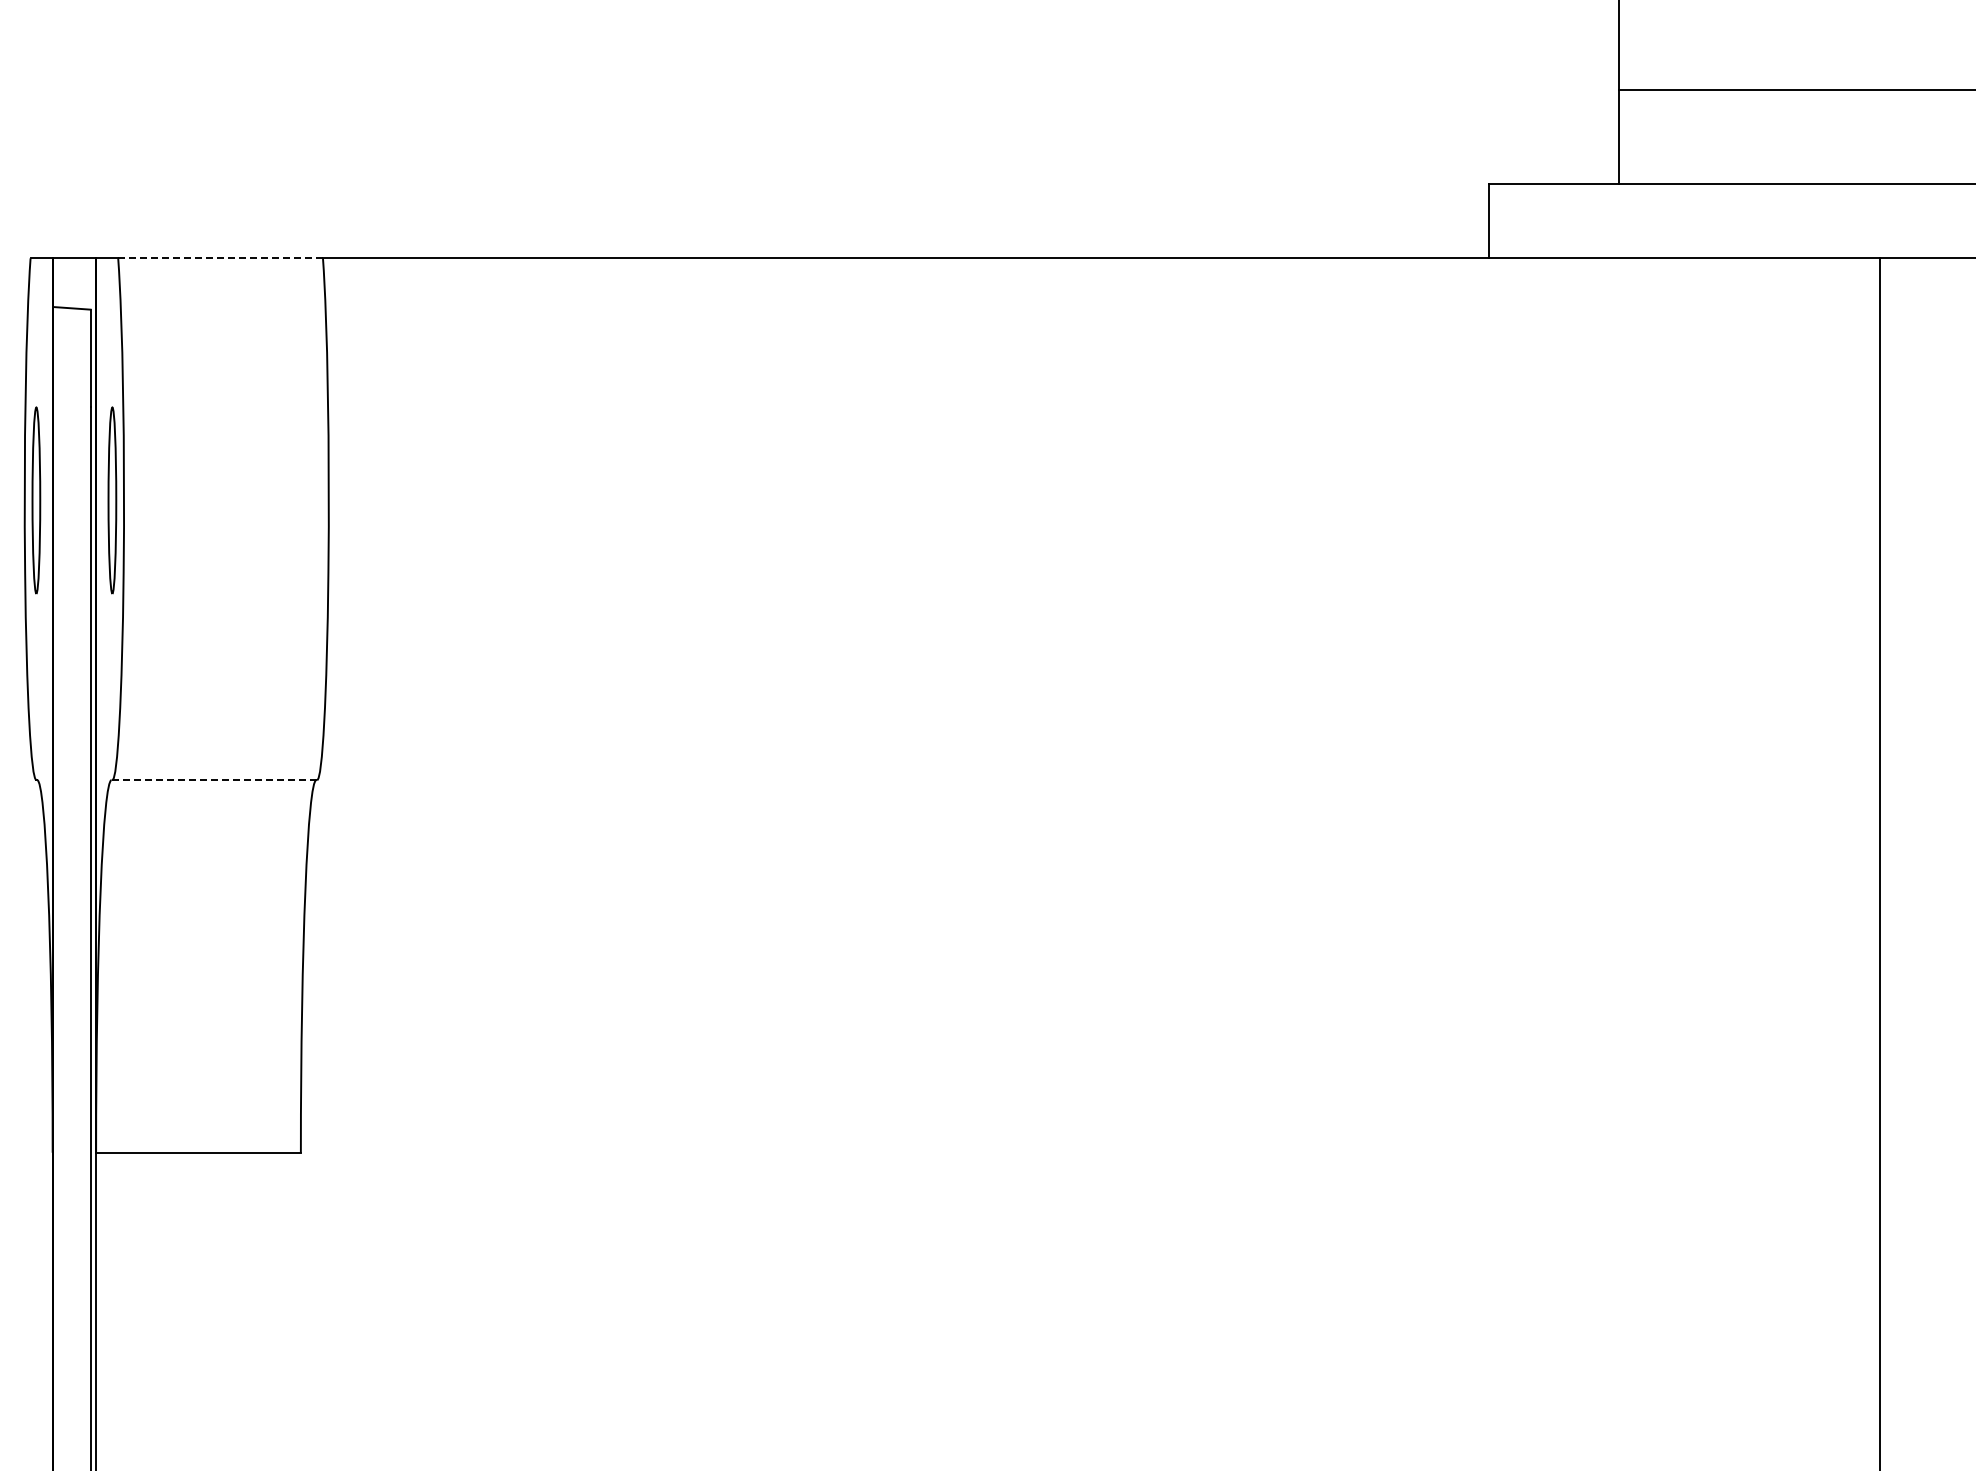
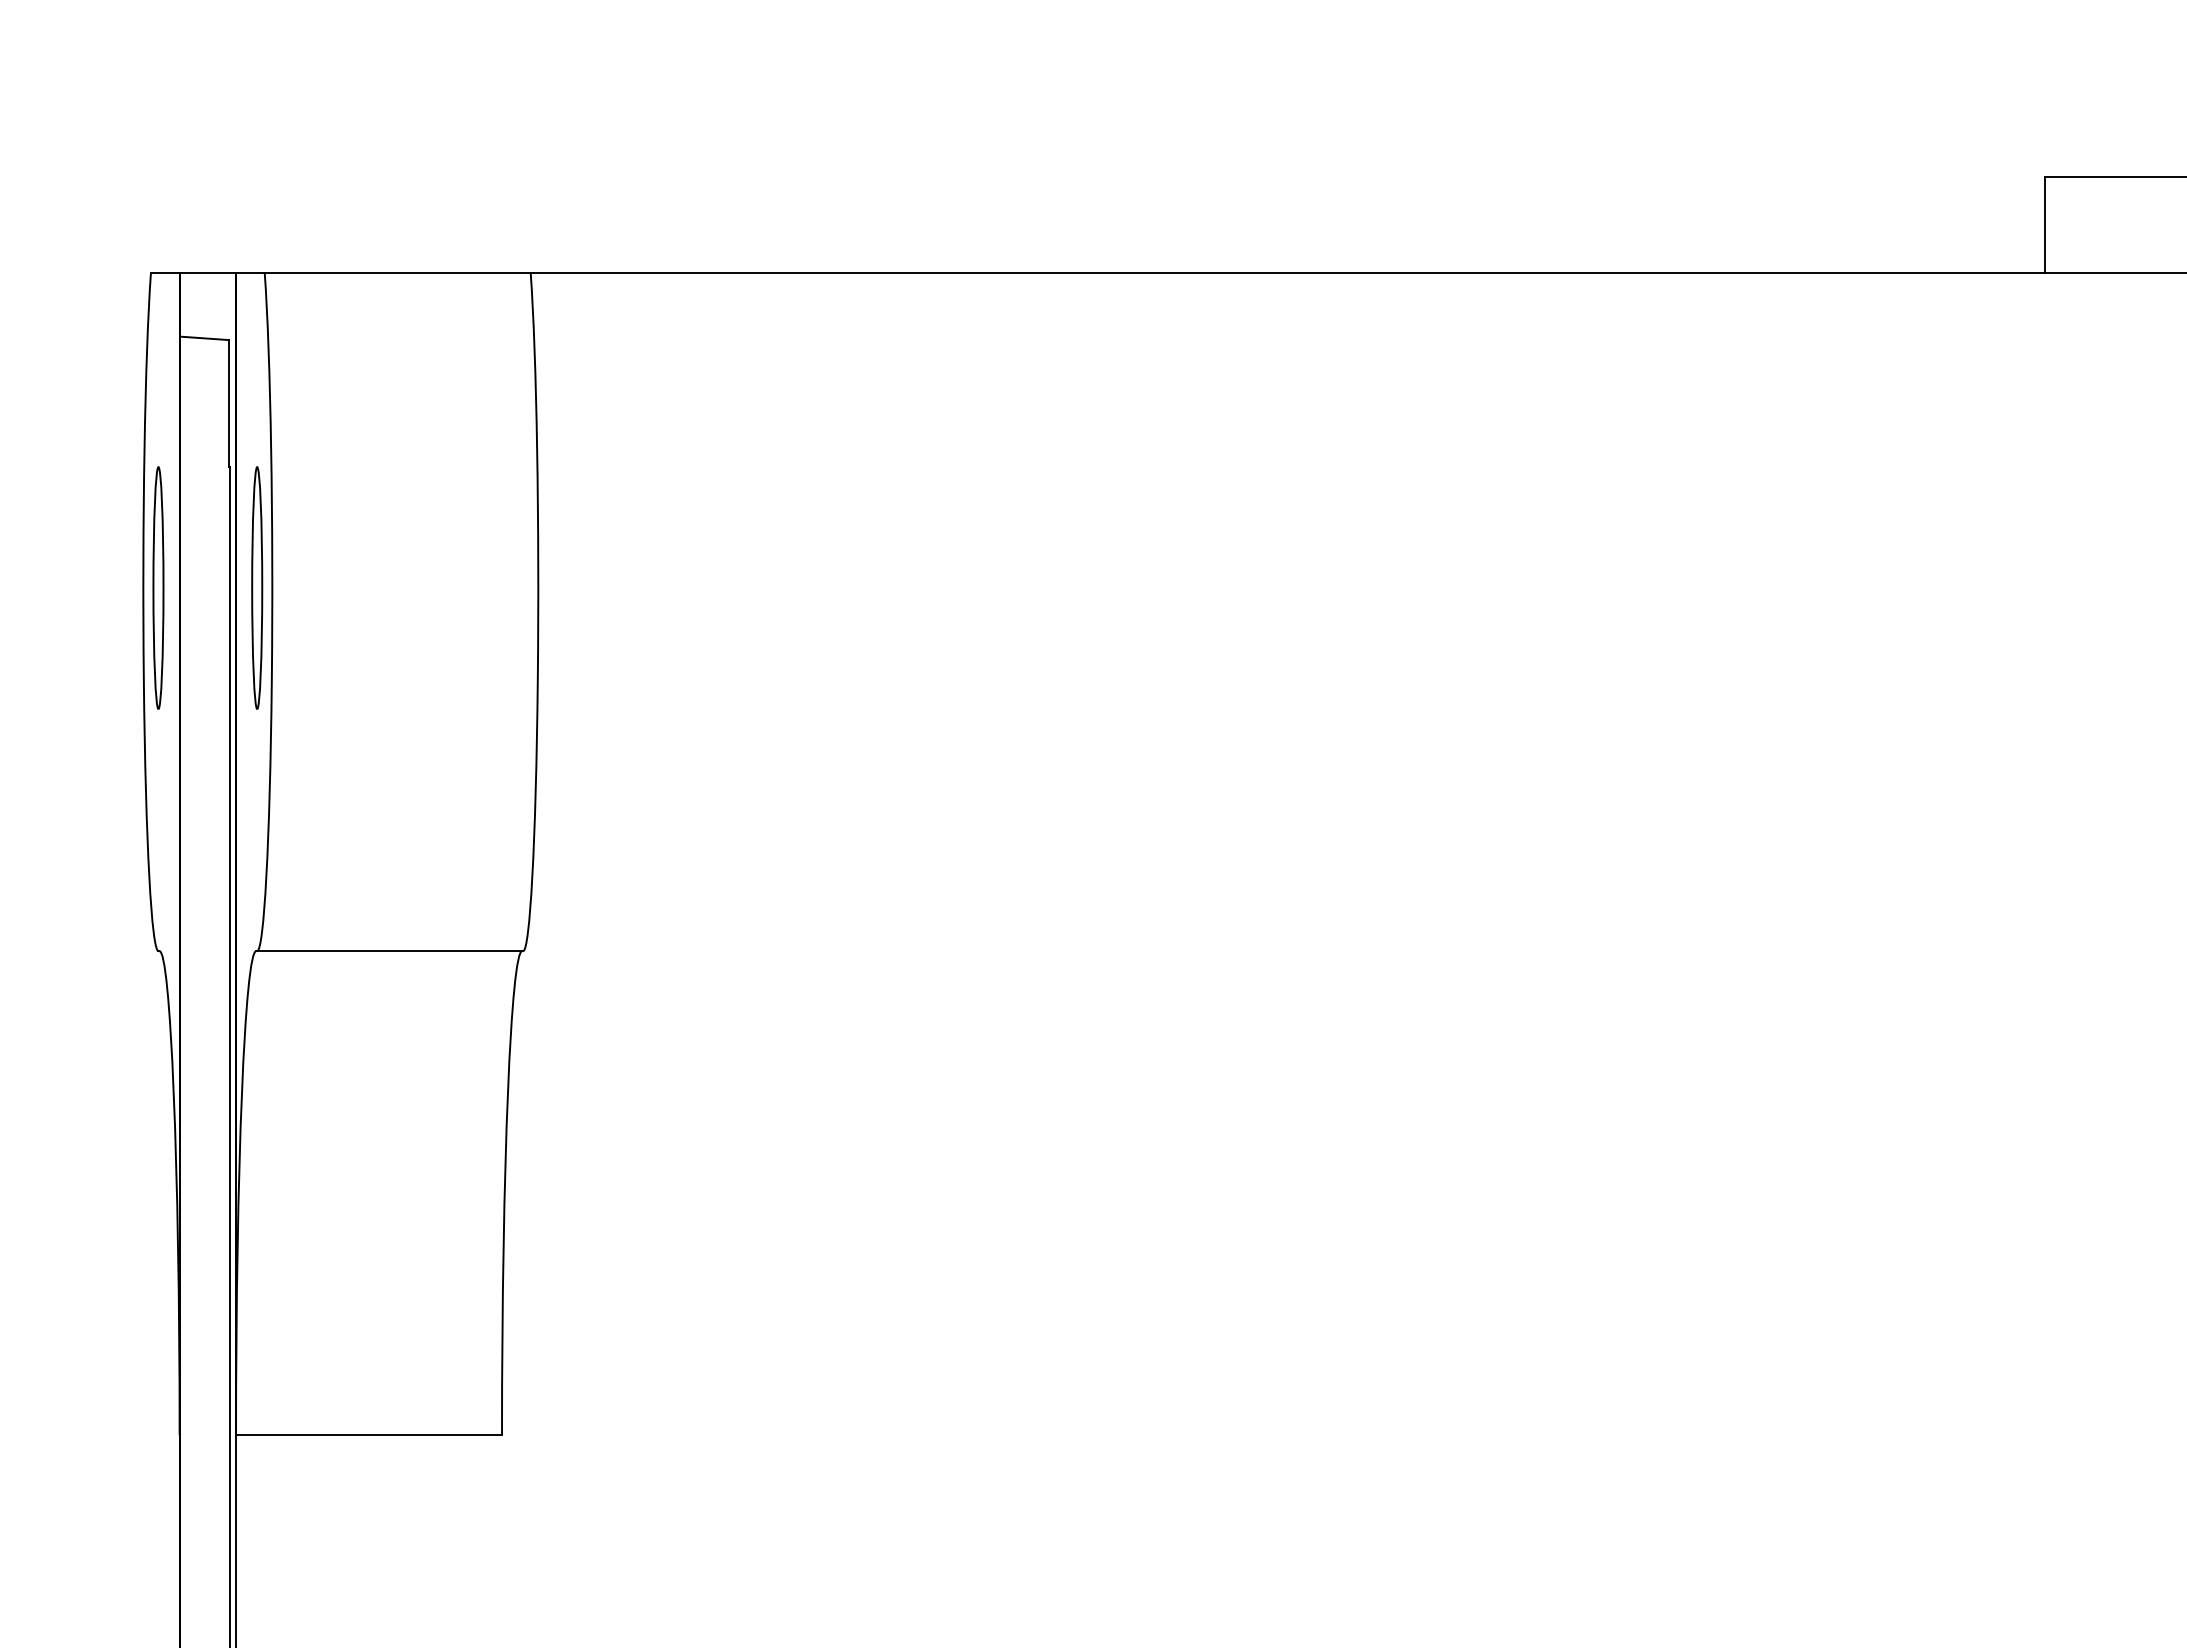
line: (221, 258) -> (398, 273), dashed -> solid
line: (215, 780) -> (391, 951), dashed -> solid

